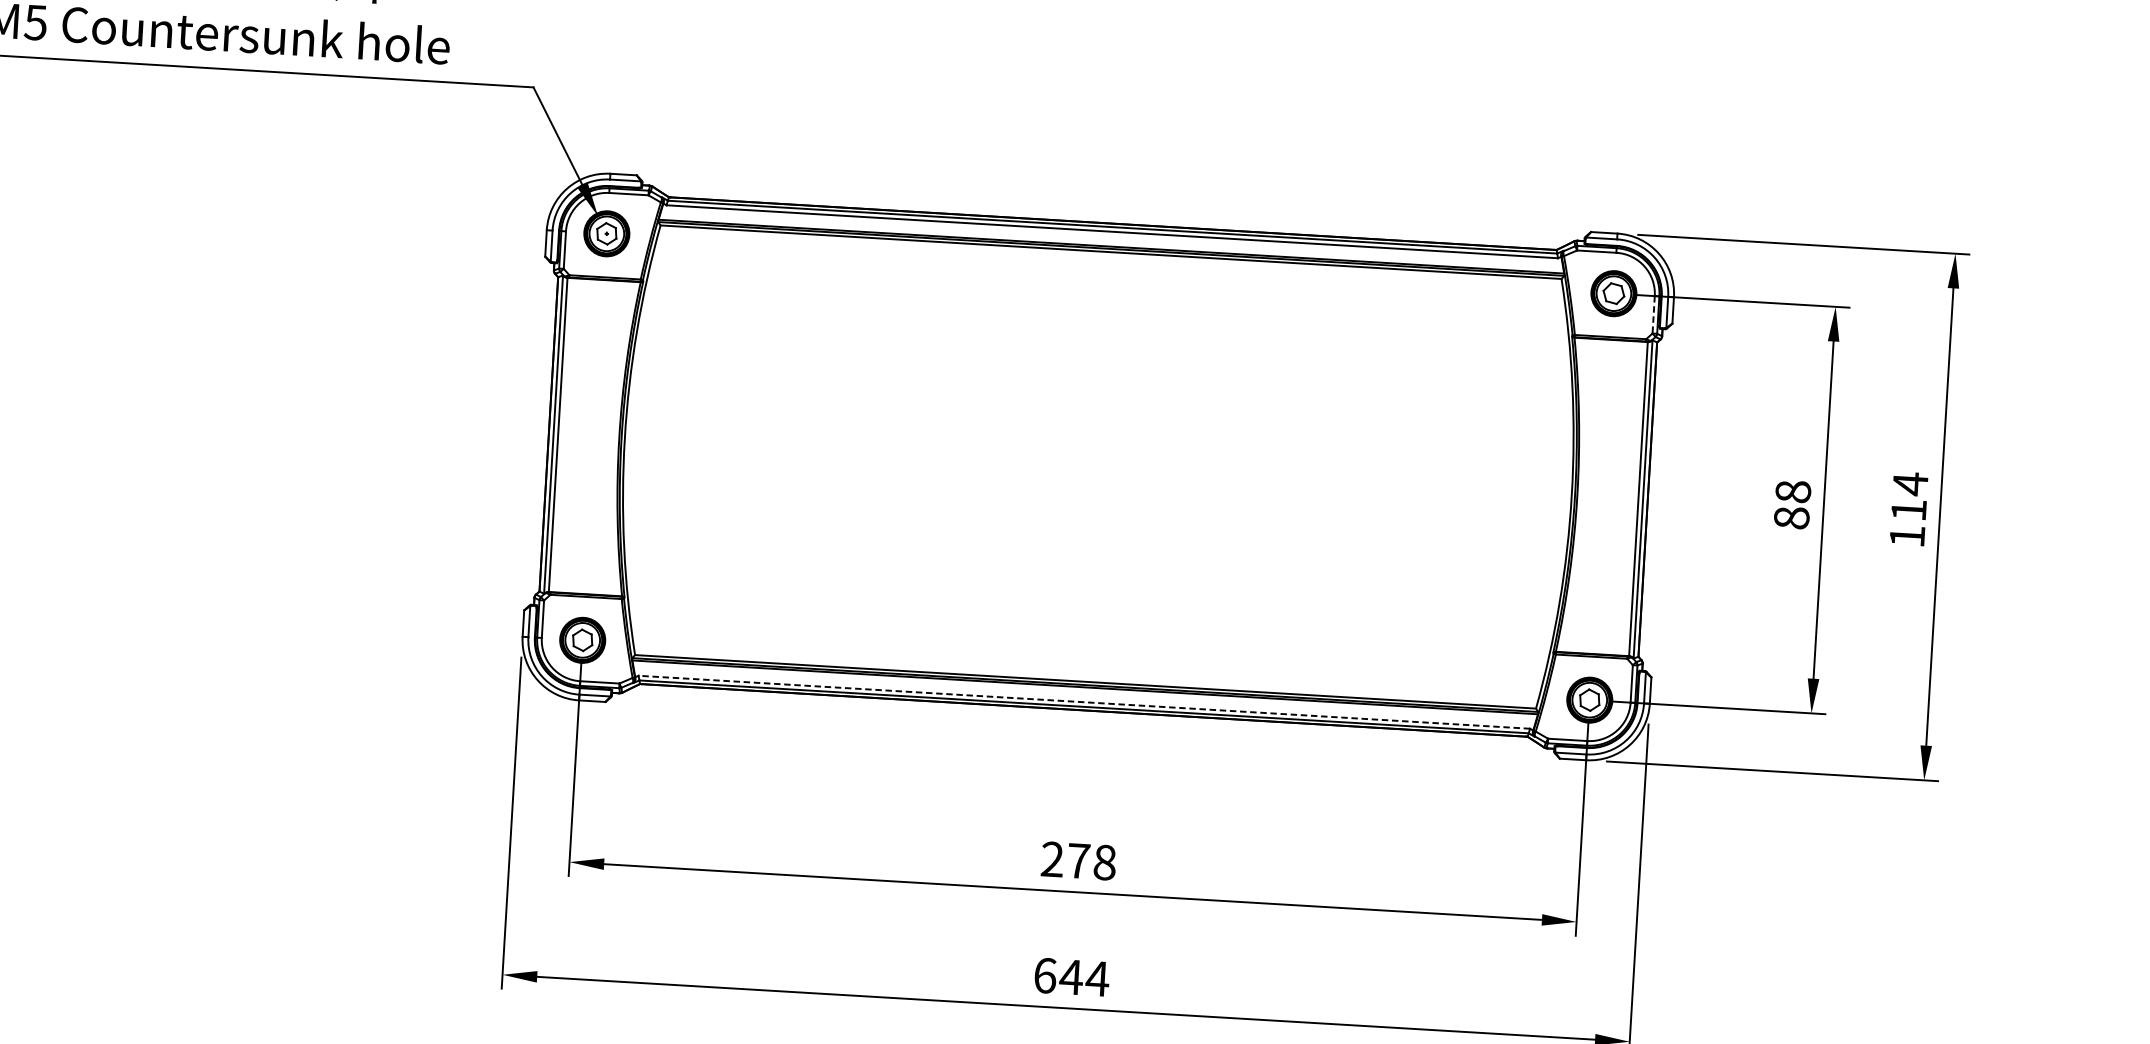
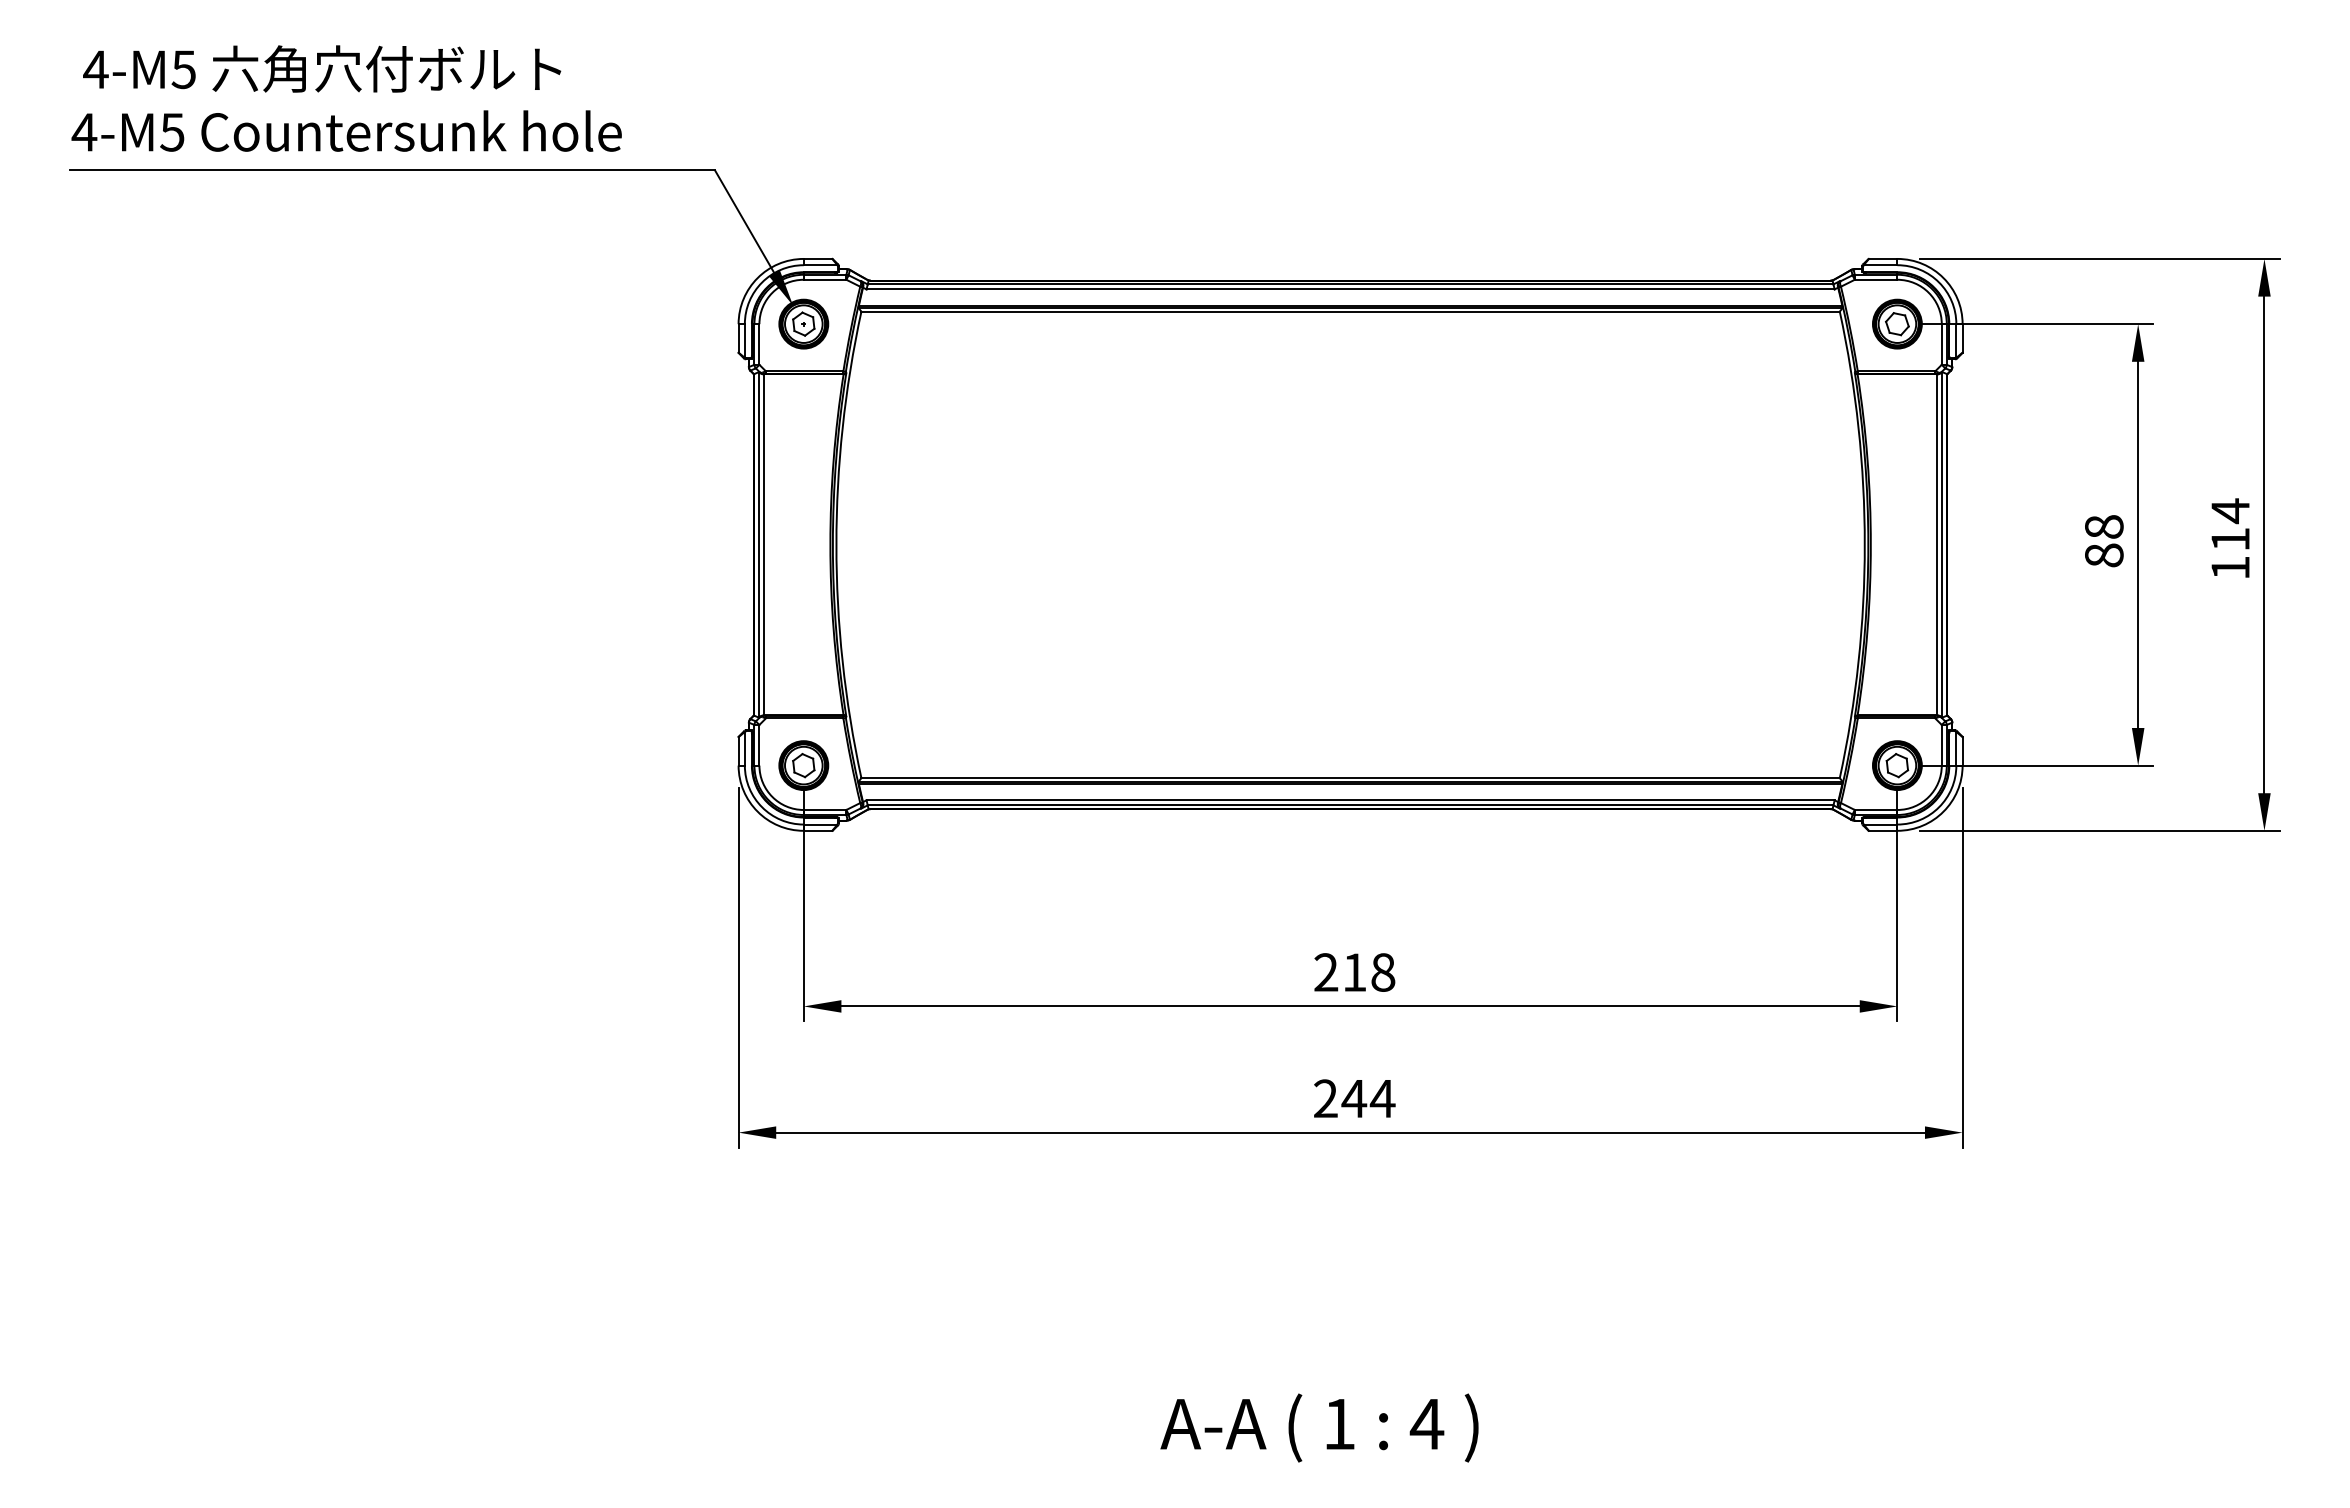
line: (1653, 314) -> (1941, 344), dashed -> solid
line: (1084, 702) -> (1350, 800), dashed -> solid
text: (1078, 861) -> (1354, 972), 278 -> 218
text: (1044, 975) -> (1325, 1098), 644 -> 244

